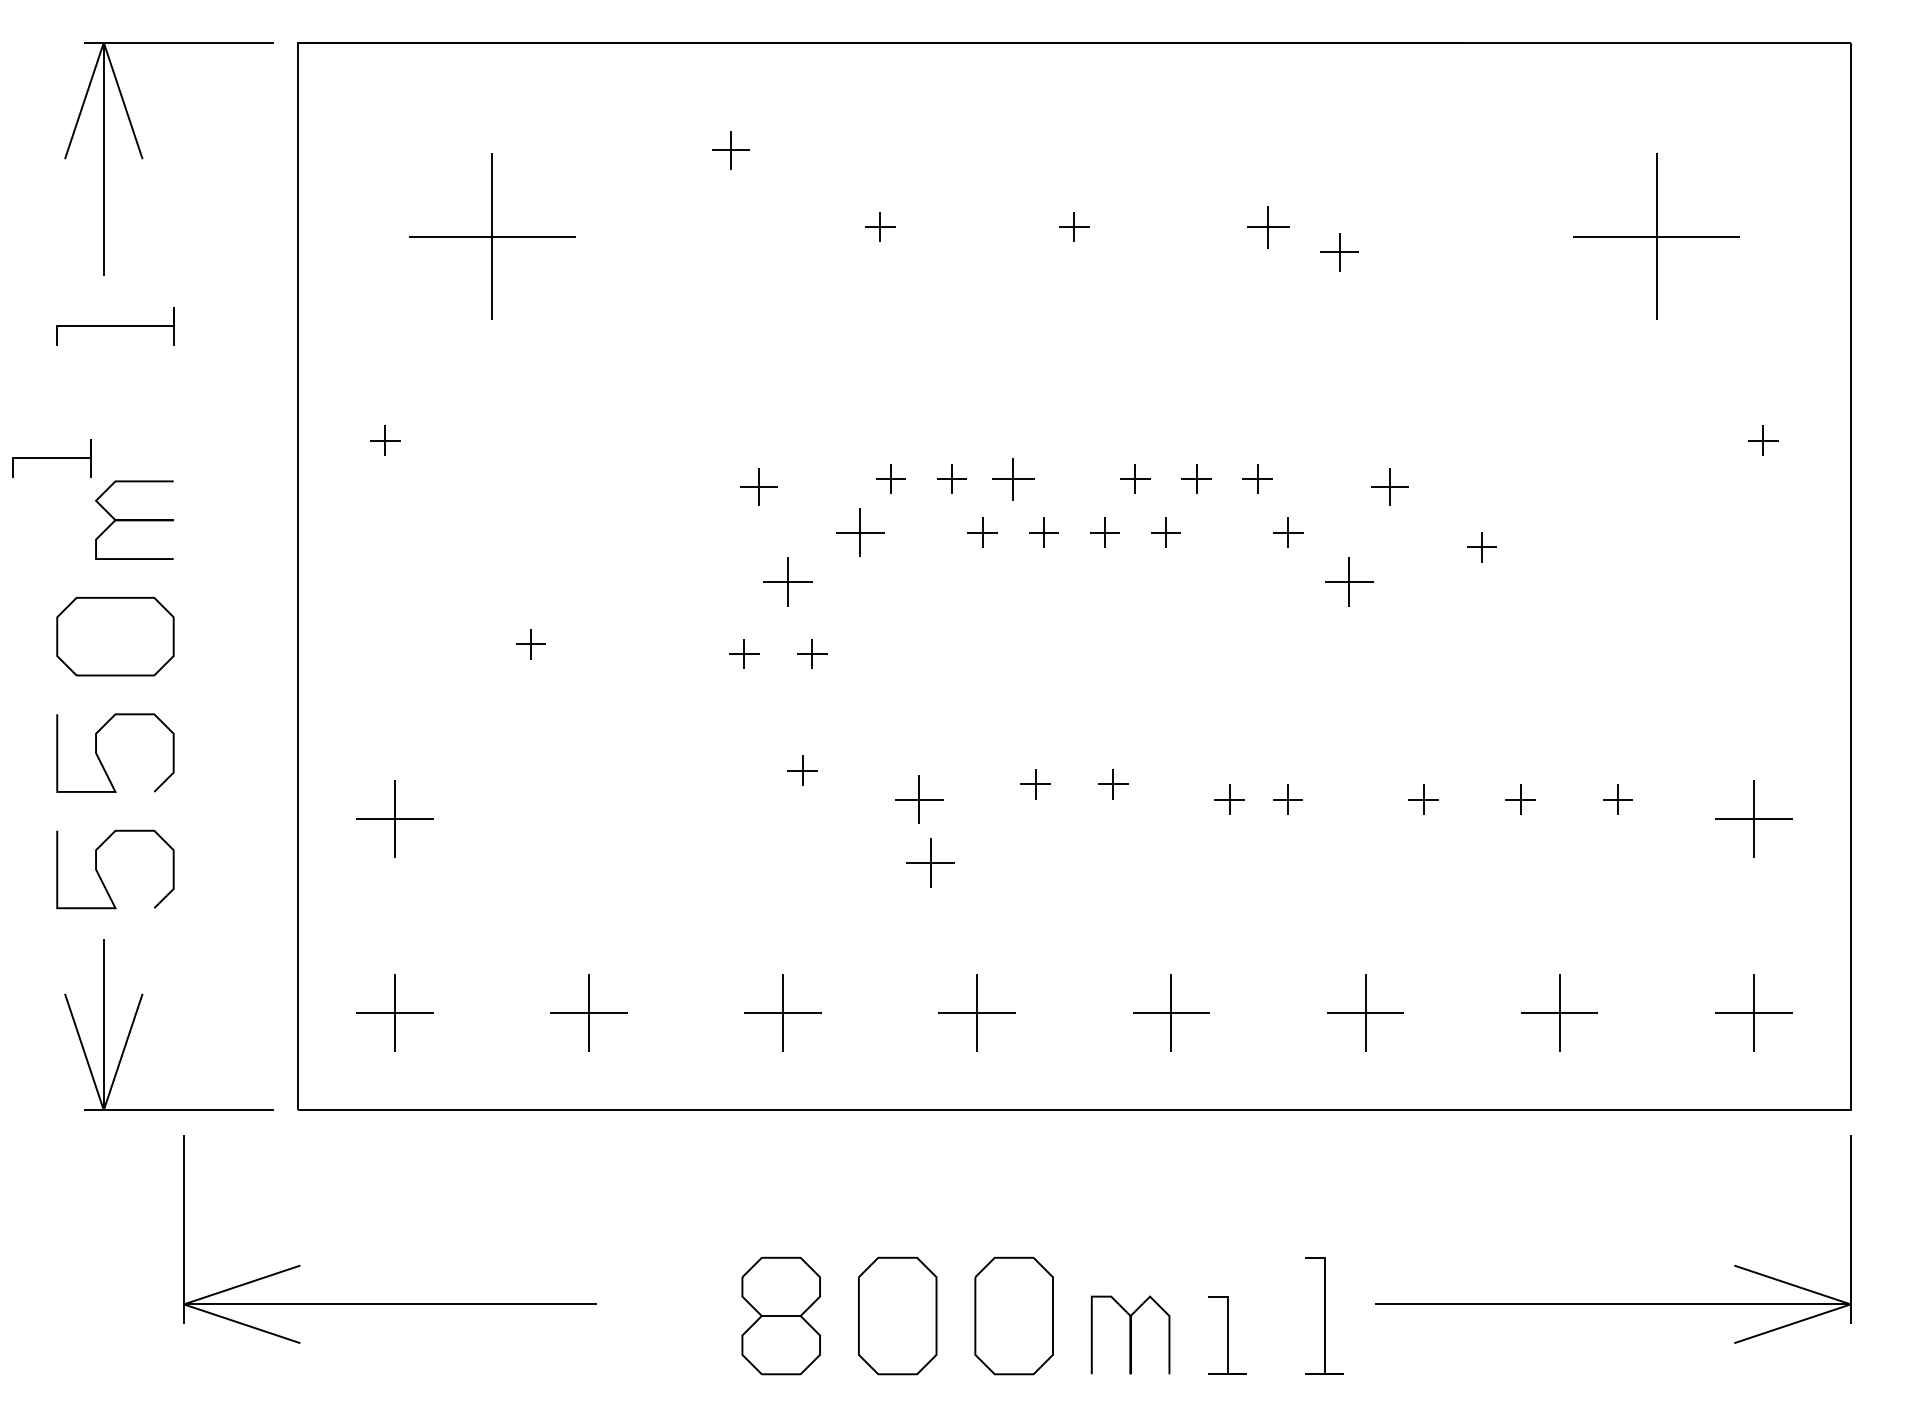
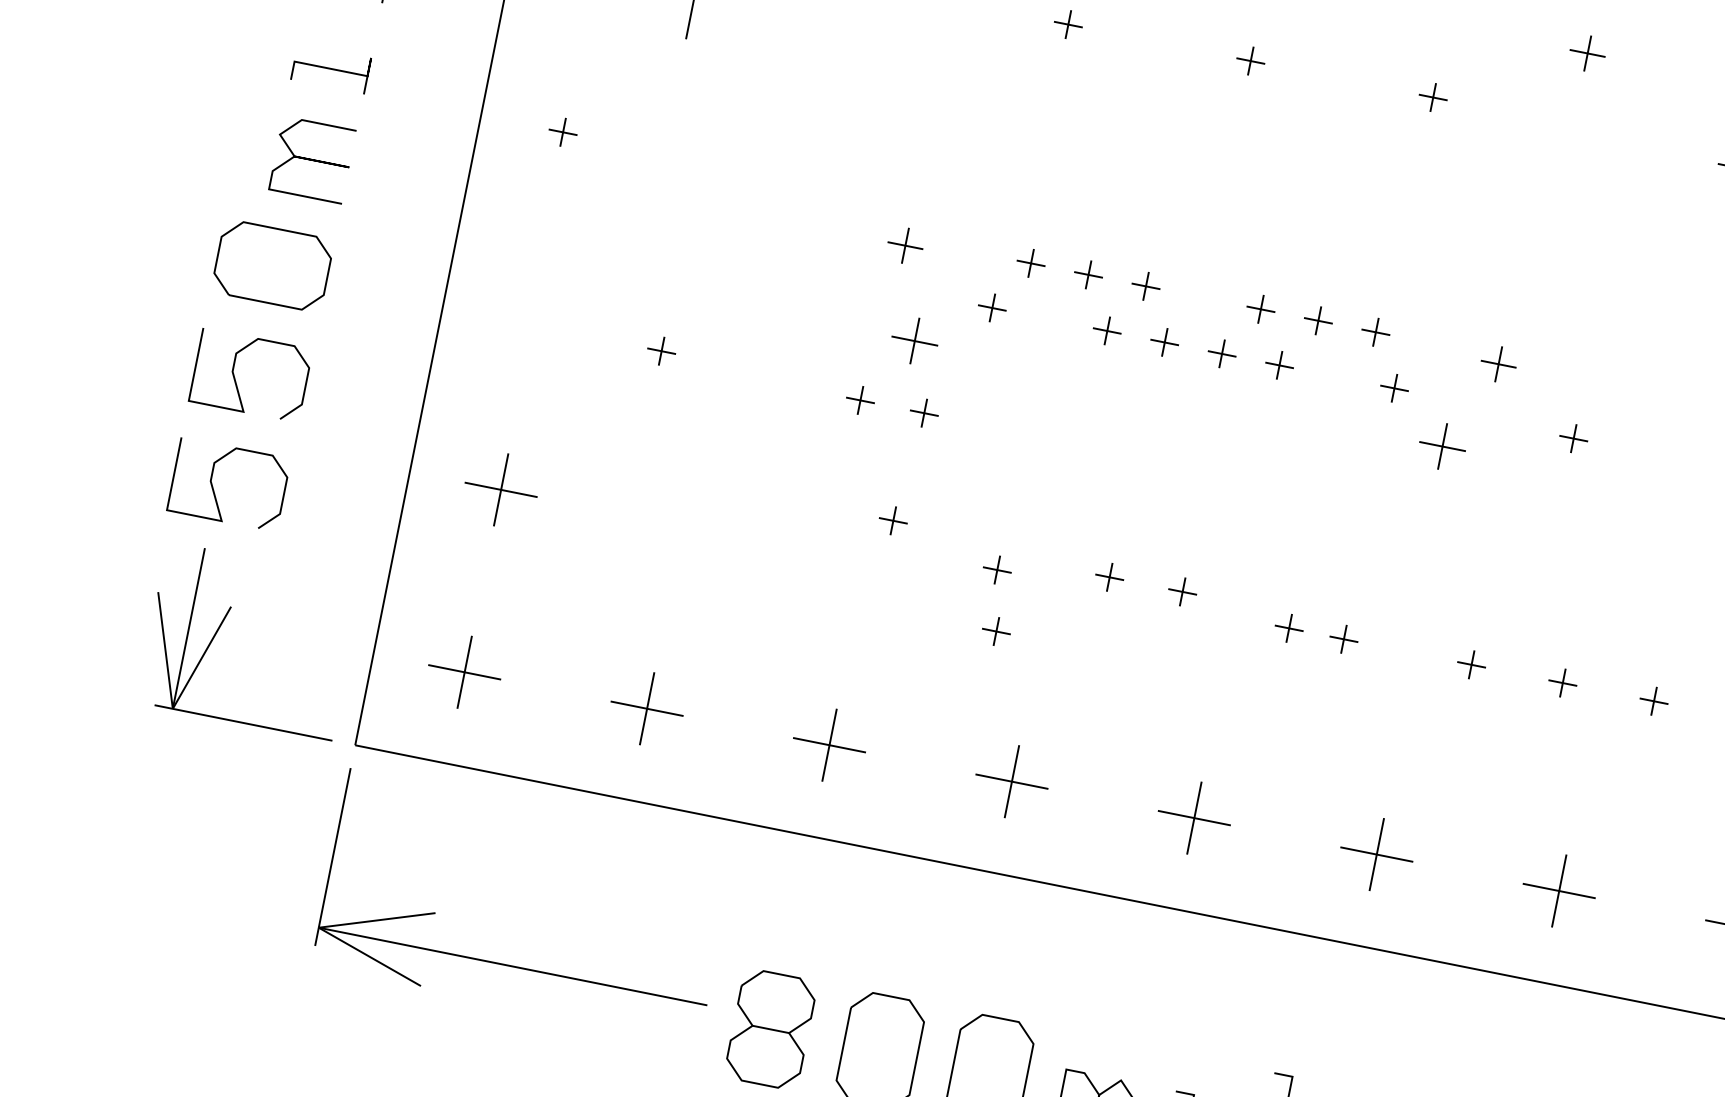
part: (1268, 226) -> (1433, 96), size x0.71
part: (1339, 252) -> (1587, 53), moved
line: (51, 458) -> (330, 69), moved
part: (1013, 478) -> (1146, 285), size x0.71
part: (860, 532) -> (992, 307), size x0.62
part: (918, 799) -> (996, 569), size x0.62
part: (930, 862) -> (996, 631), size x0.62
part: (389, 1303) -> (512, 965), moved

